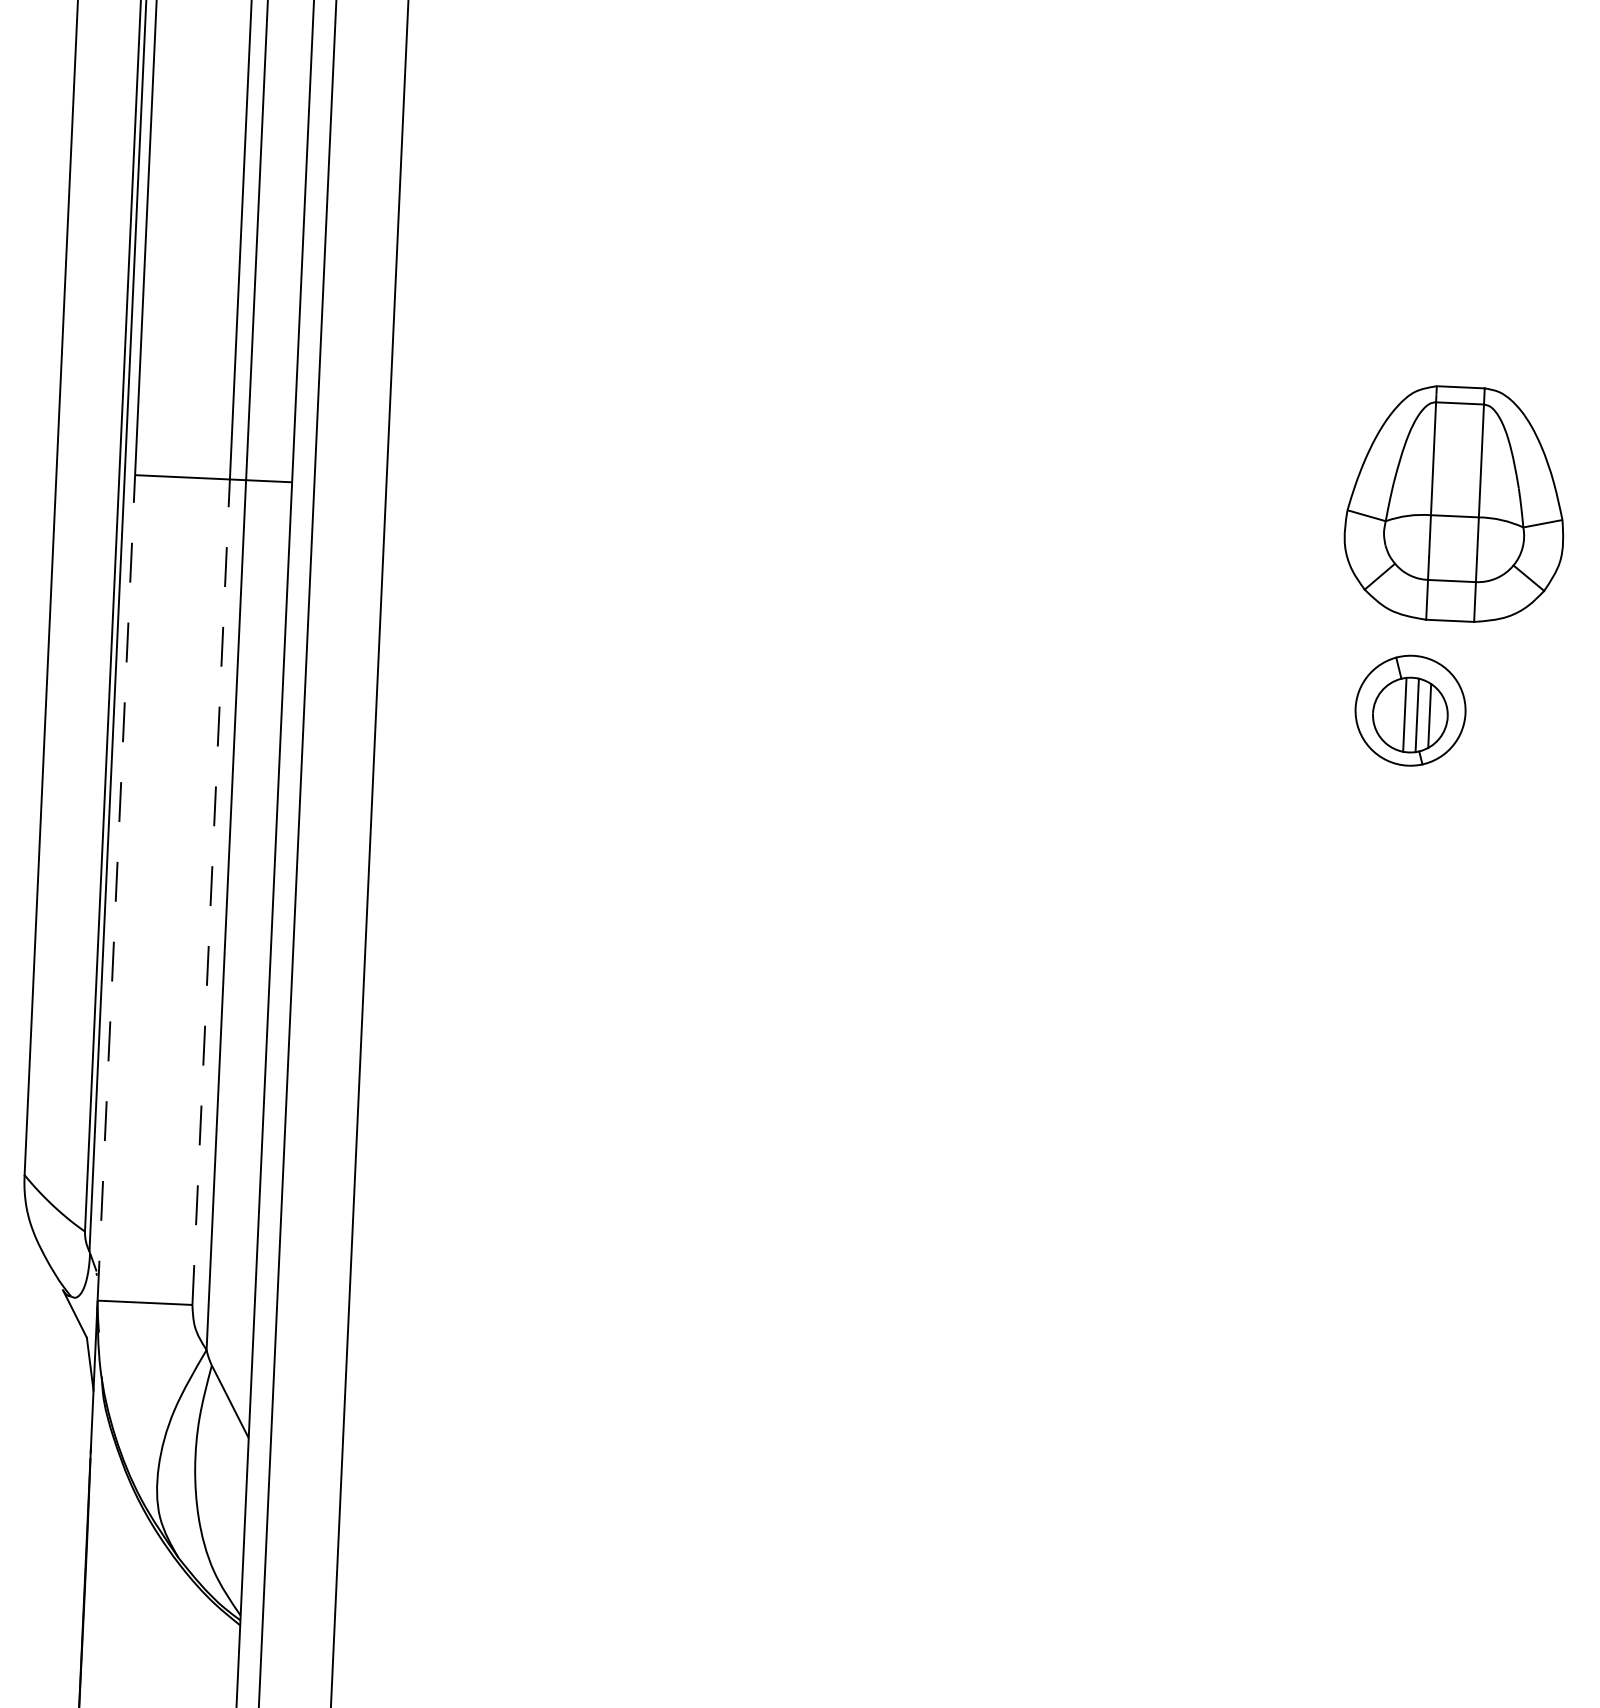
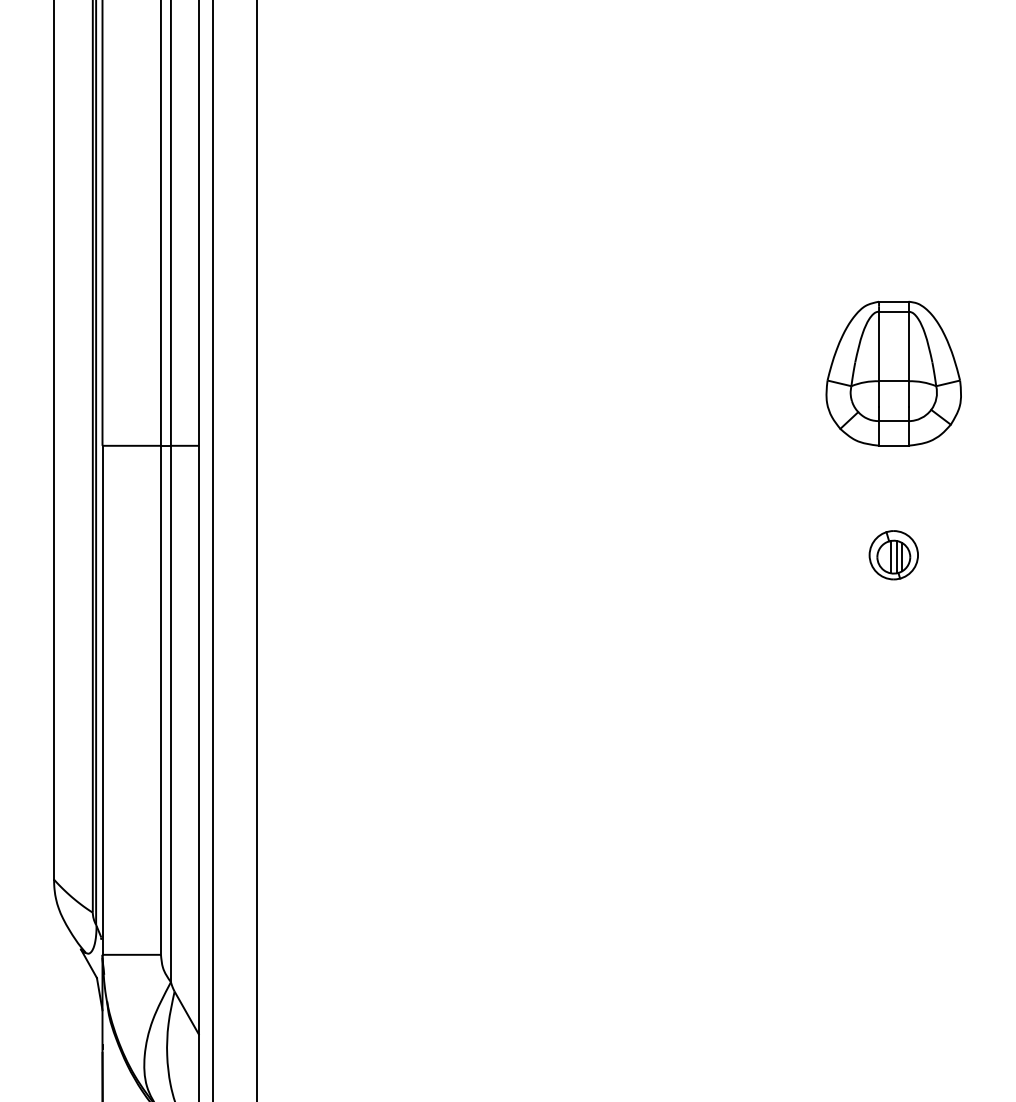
part: (1454, 503) -> (893, 373), moved
part: (1409, 711) -> (893, 555), size x0.71
line: (116, 888) -> (102, 700), dashed -> solid
line: (210, 892) -> (160, 700), dashed -> solid

